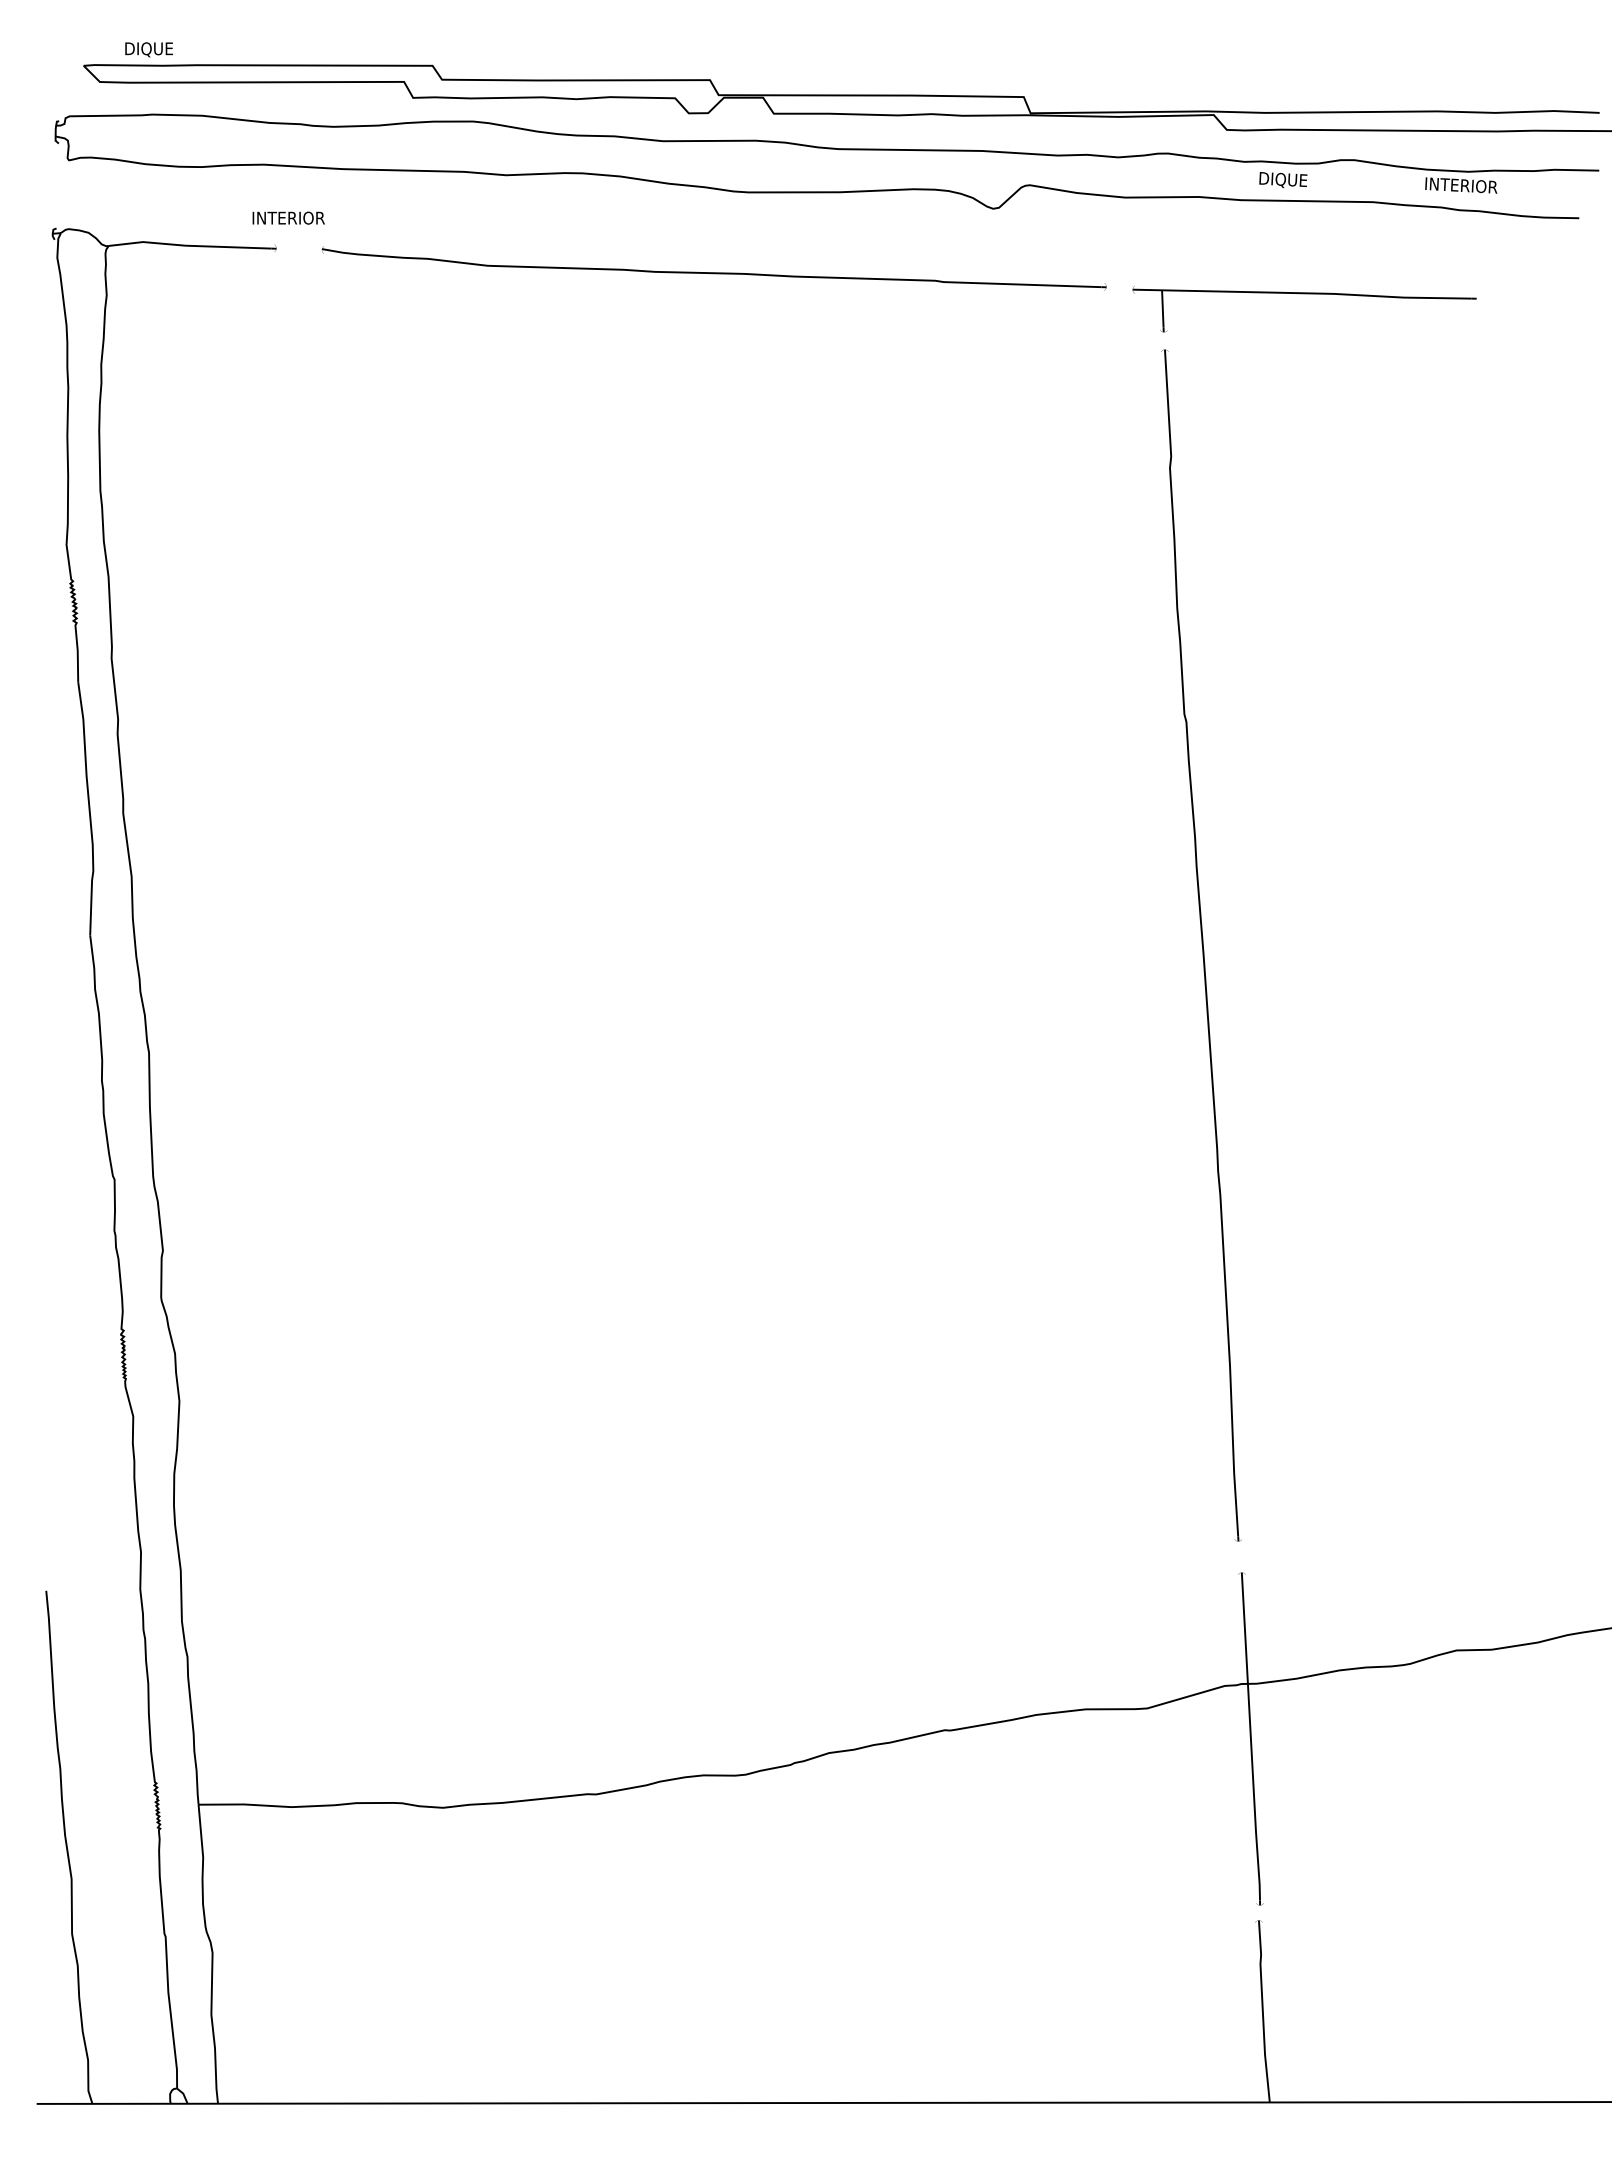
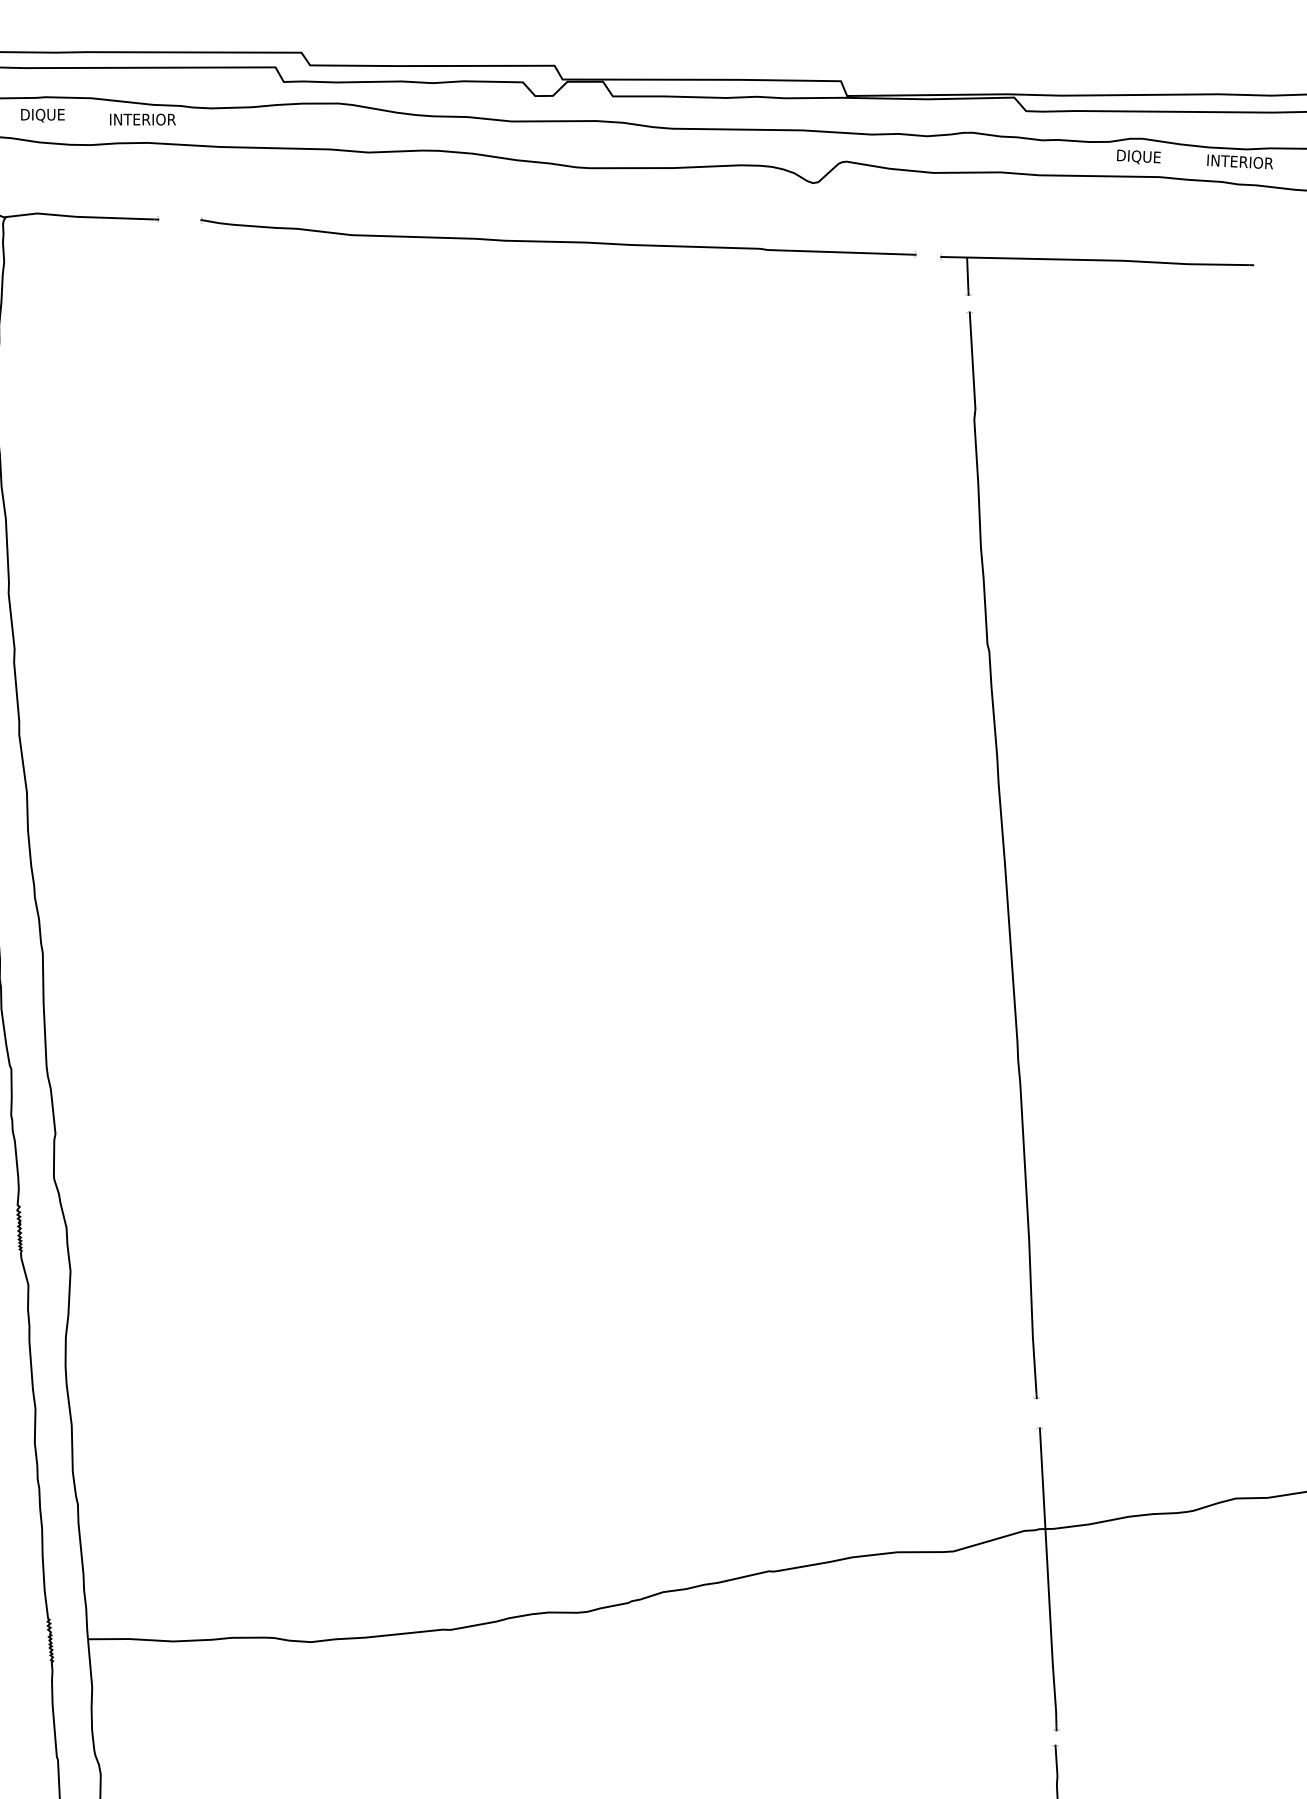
text: (148, 49) -> (42, 115), moved
text: (1283, 180) -> (1139, 157), moved
text: (288, 217) -> (142, 119), moved

